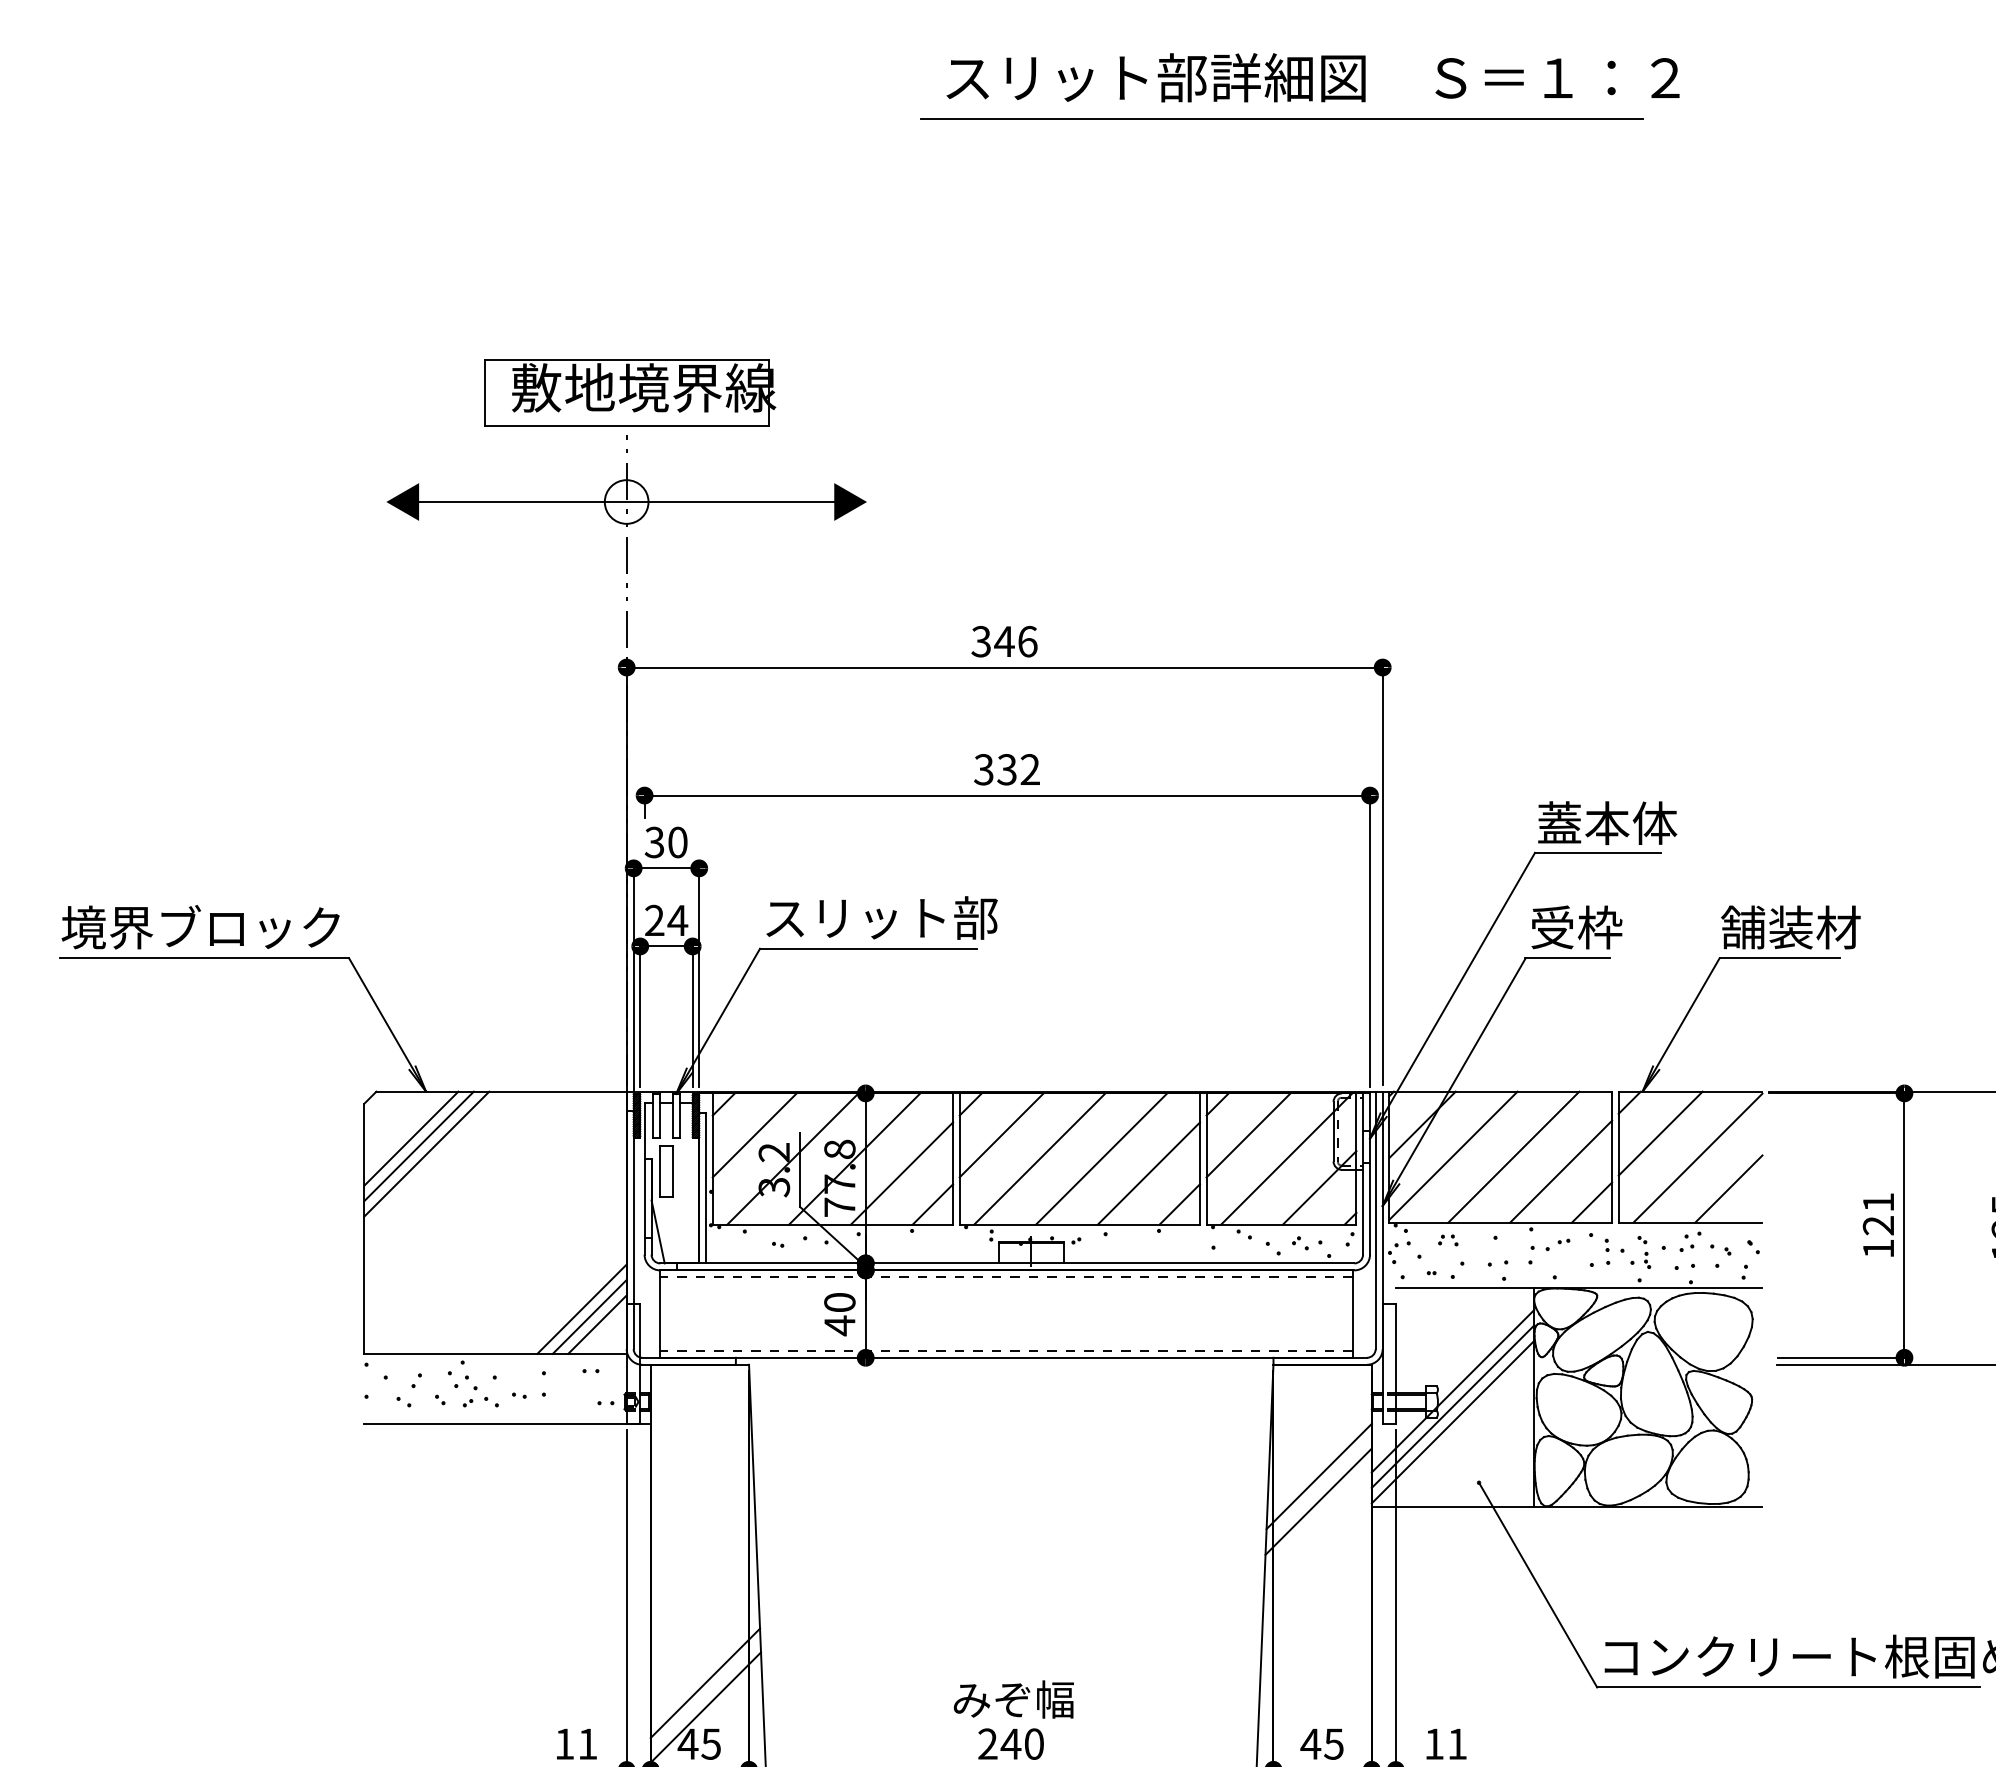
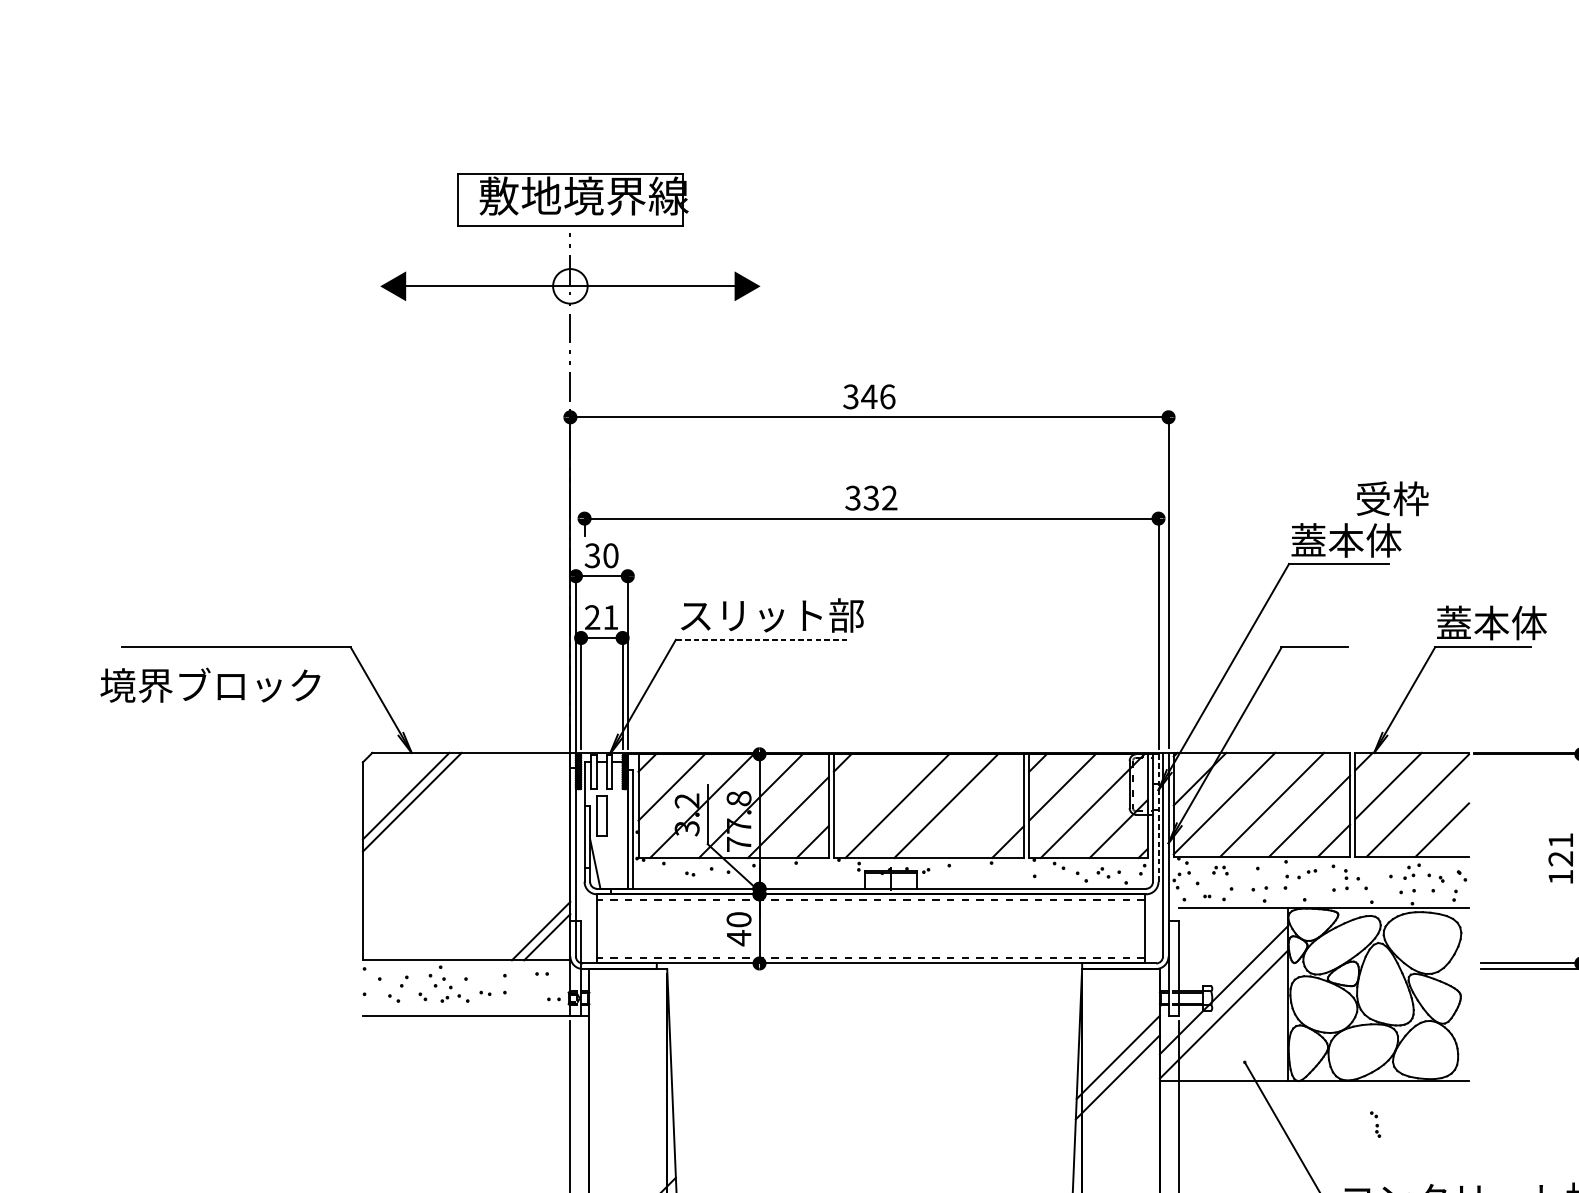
text: (677, 920) -> (610, 617), 24 -> 21
text: (200, 927) -> (210, 685), moved
text: (1576, 927) -> (1392, 498), moved
text: (1791, 927) -> (1491, 623), 舗装材 -> 蓋本体
line: (867, 948) -> (760, 639), solid -> dashed
line: (1001, 1135) -> (866, 787), removed
line: (411, 1138) -> (400, 789), removed
line: (1148, 1173) -> (983, 817), removed
line: (1370, 1174) -> (1158, 818), solid -> dashed
part: (1644, 1252) -> (1375, 1124), moved
line: (581, 1308) -> (534, 924), removed
line: (1452, 1406) -> (1223, 1001), removed

